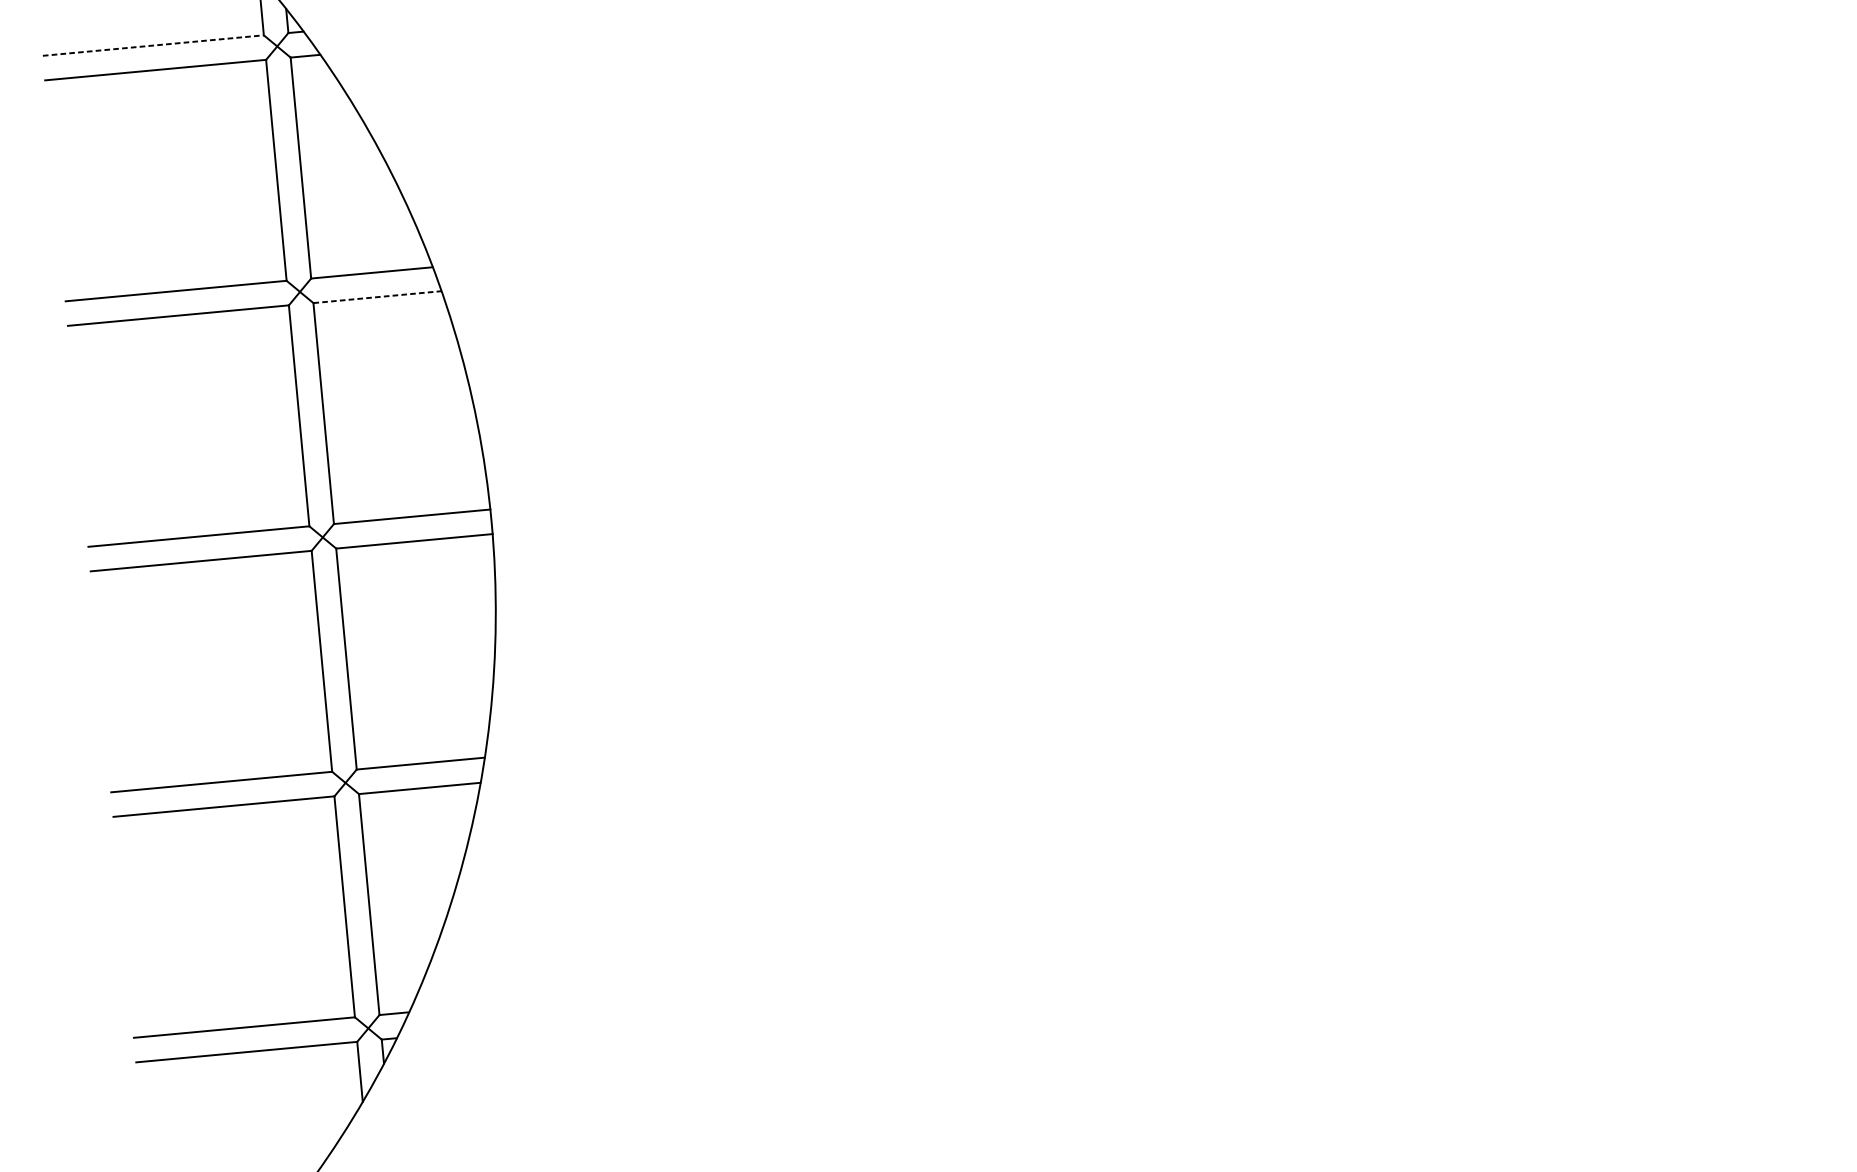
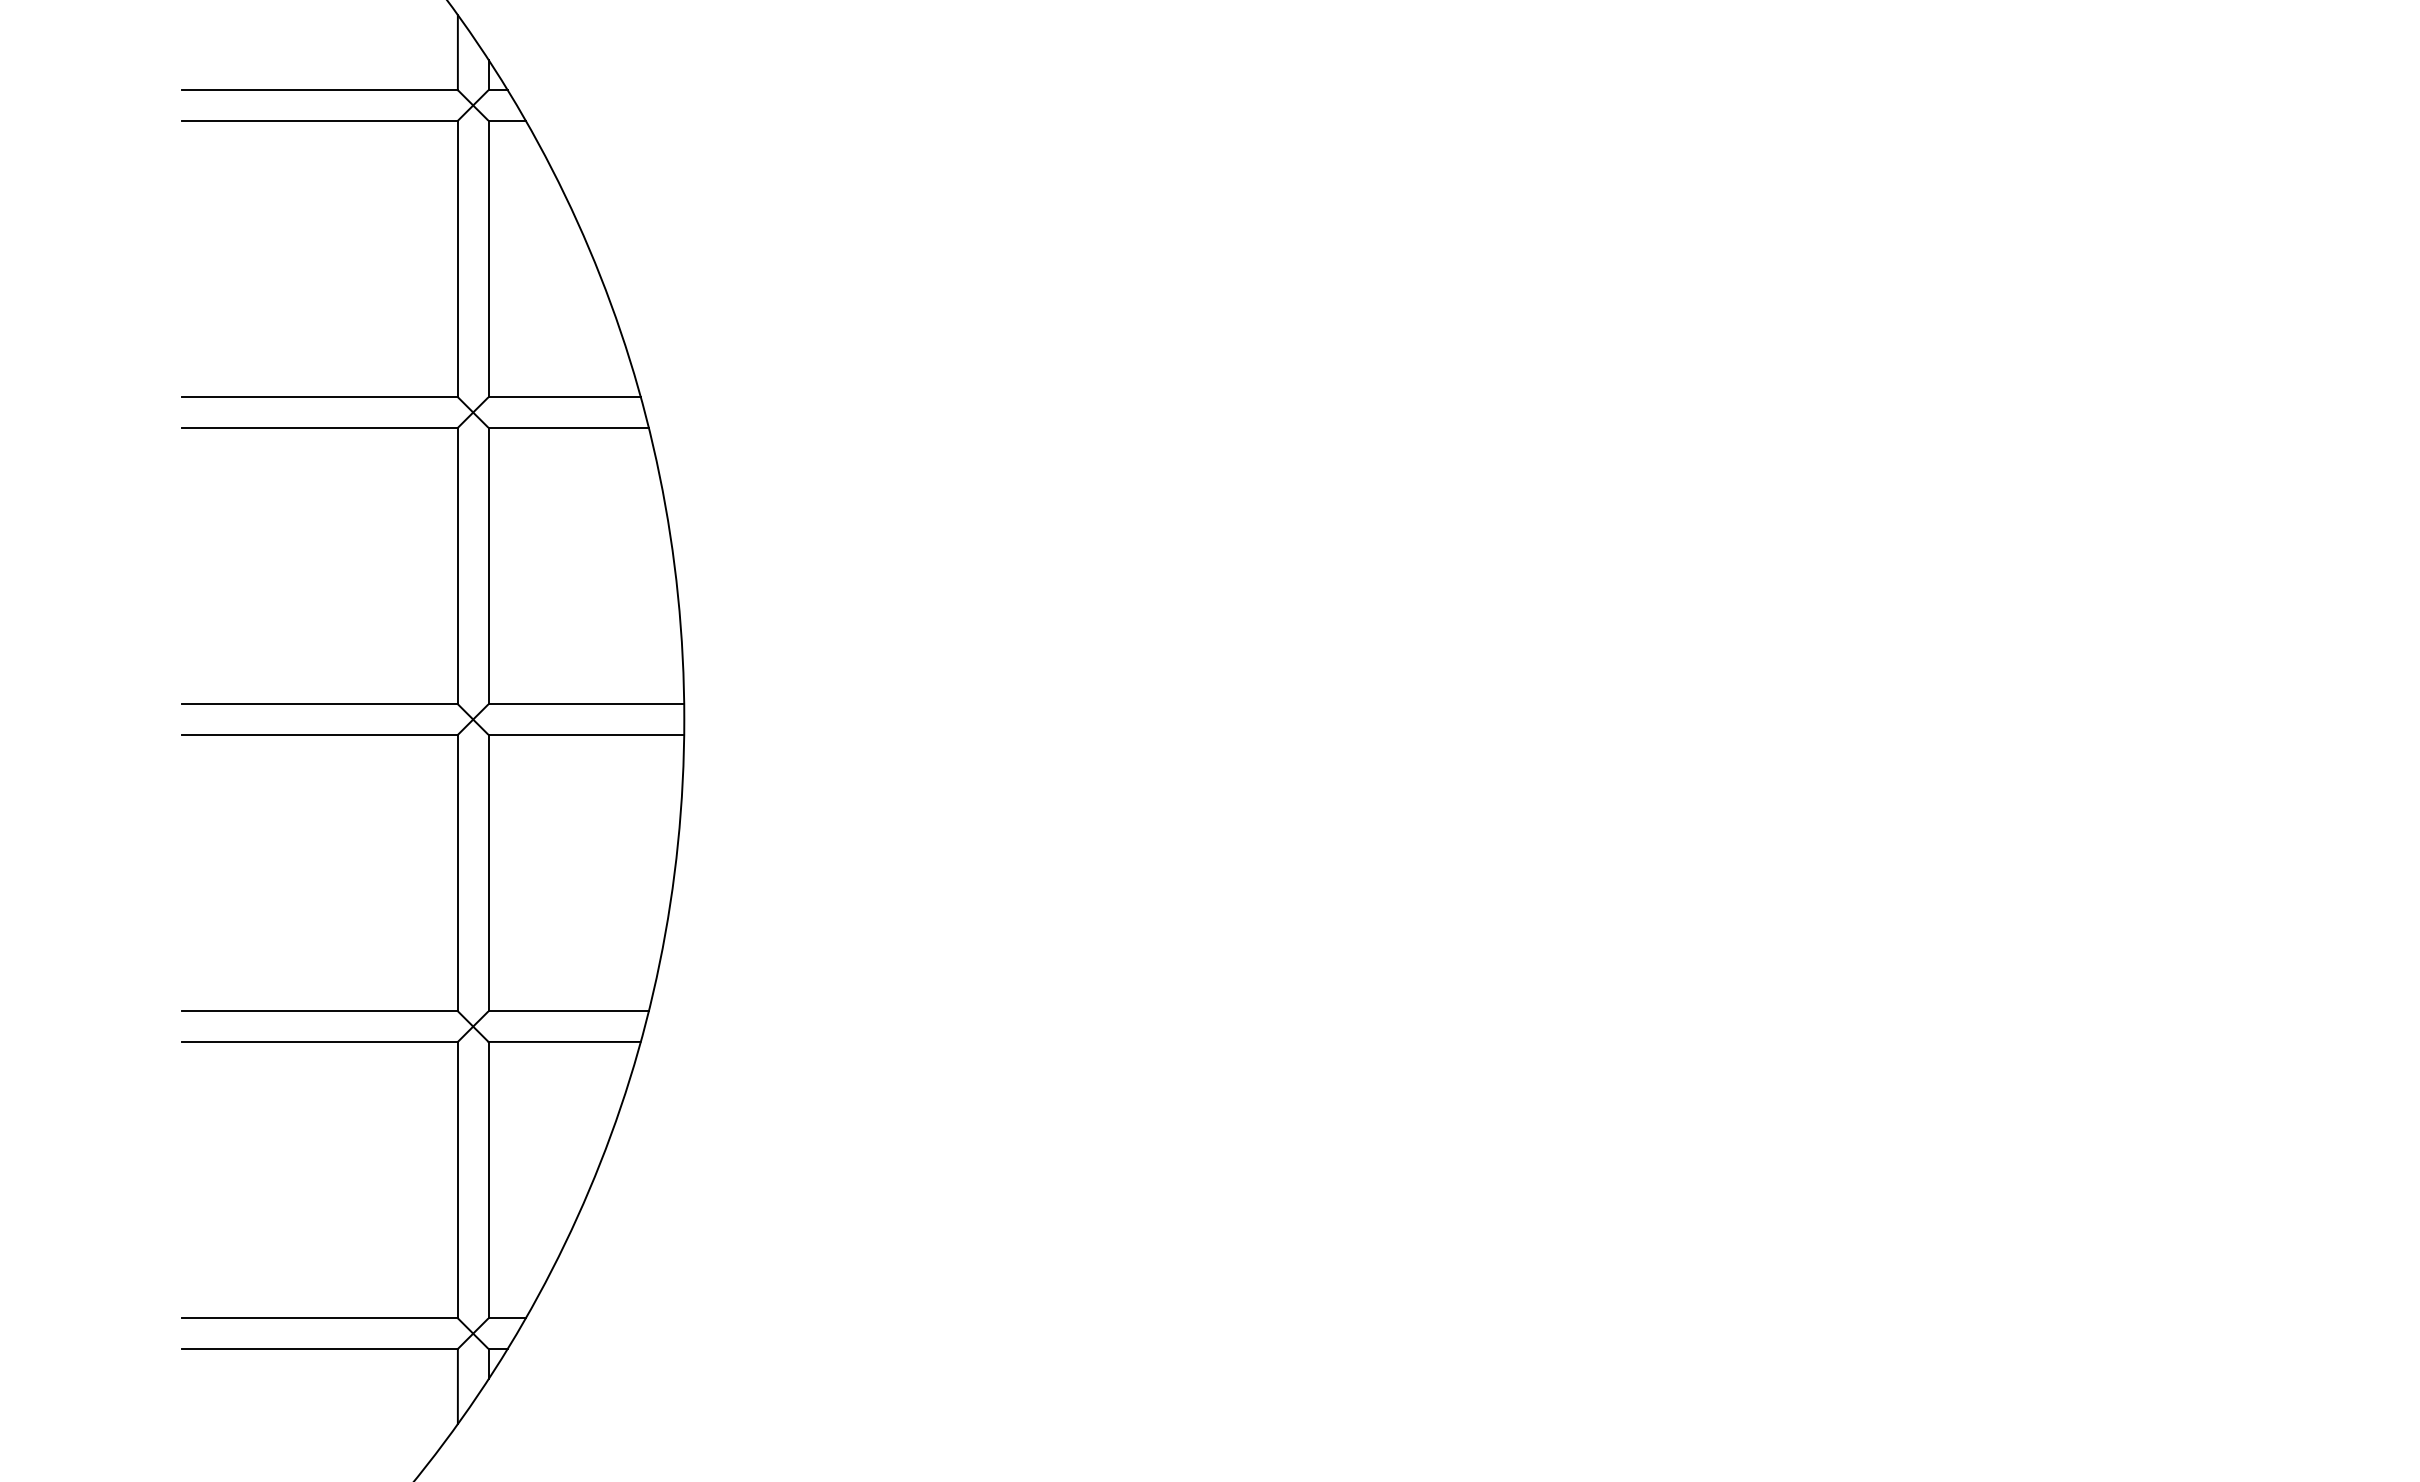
line: (154, 45) -> (320, 90), dashed -> solid
line: (378, 296) -> (569, 427), dashed -> solid

